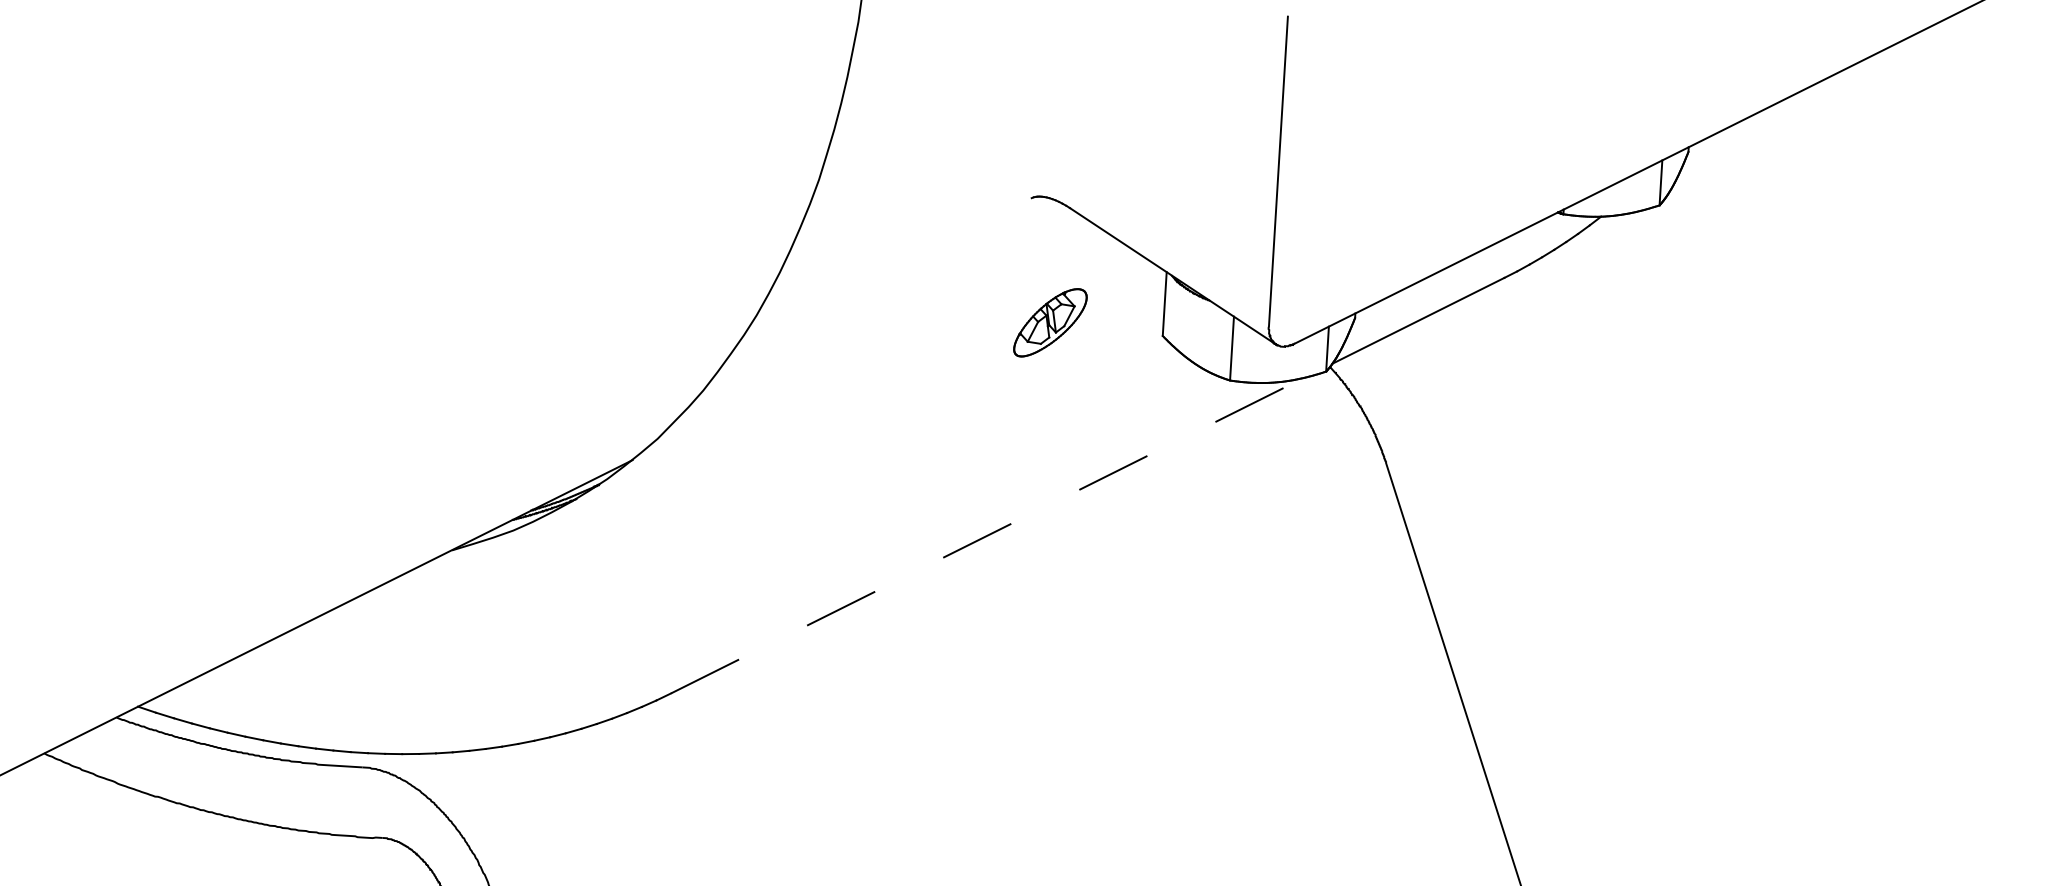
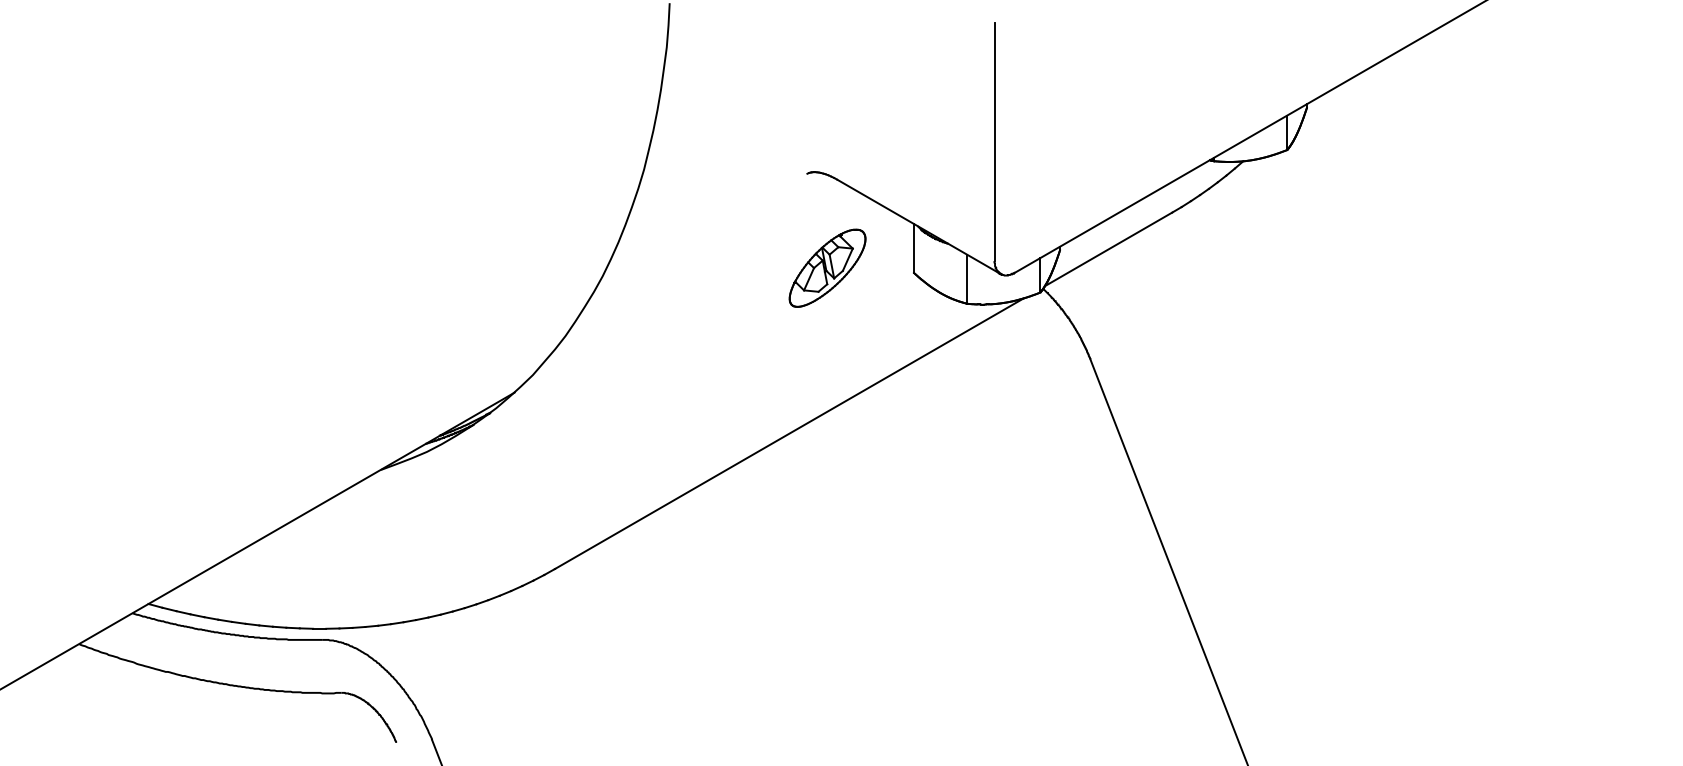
part: (1050, 321) -> (827, 267), size x1.43
line: (987, 535) -> (789, 433), dashed -> solid

